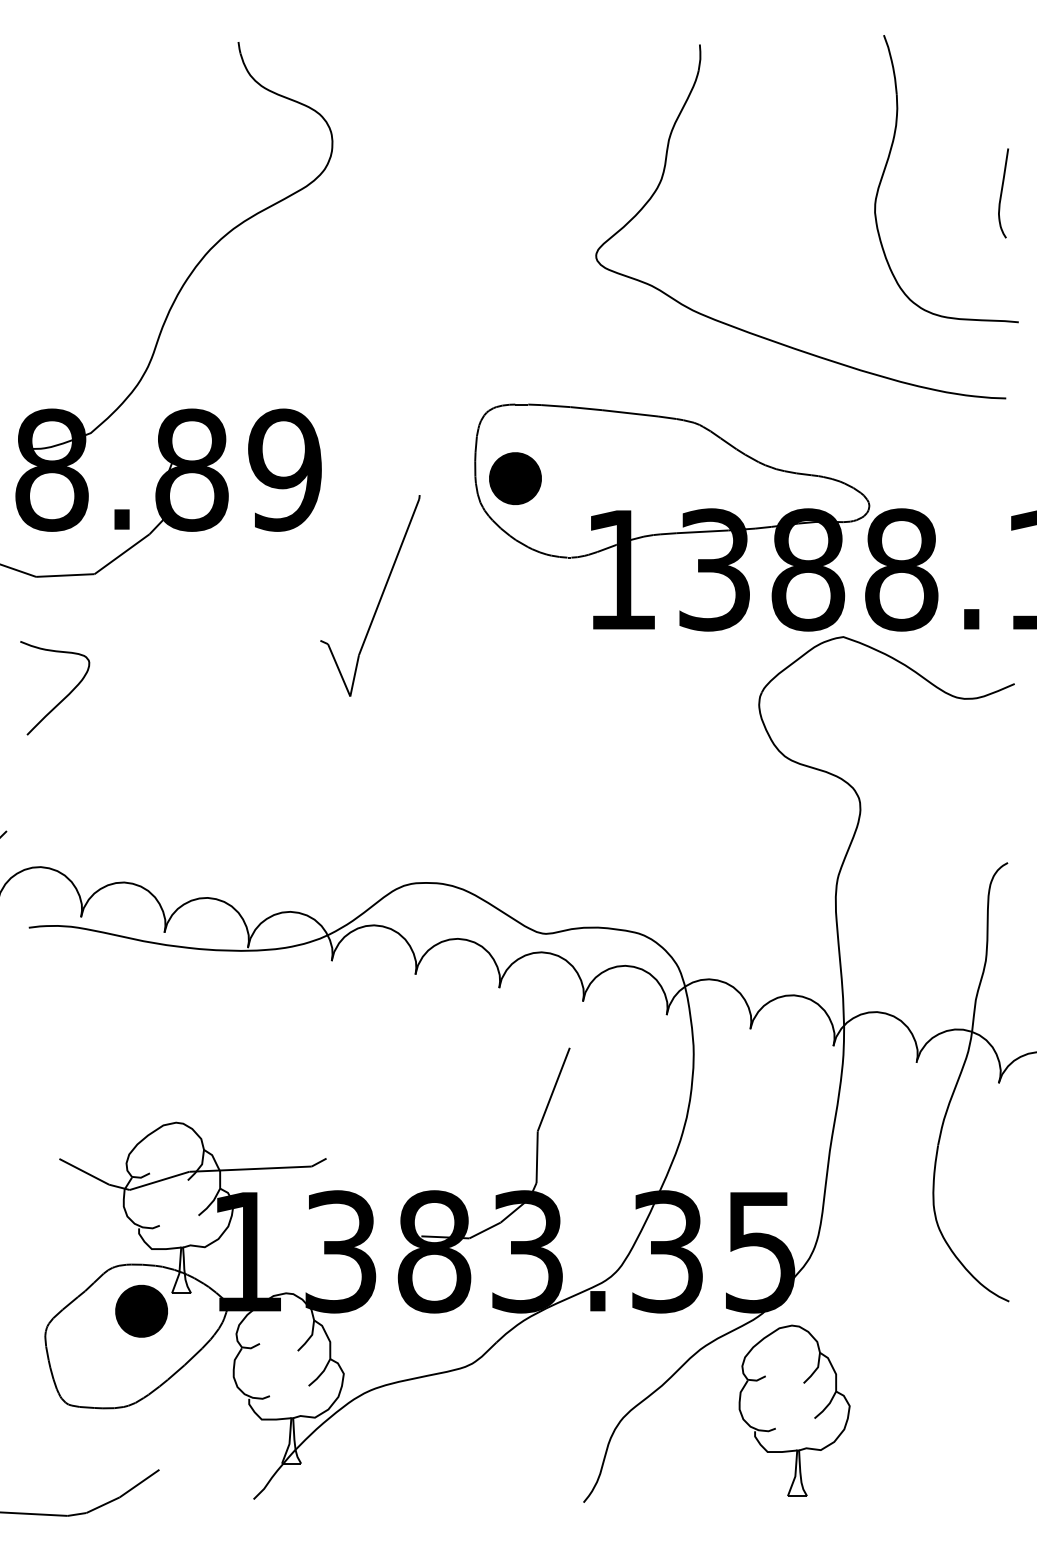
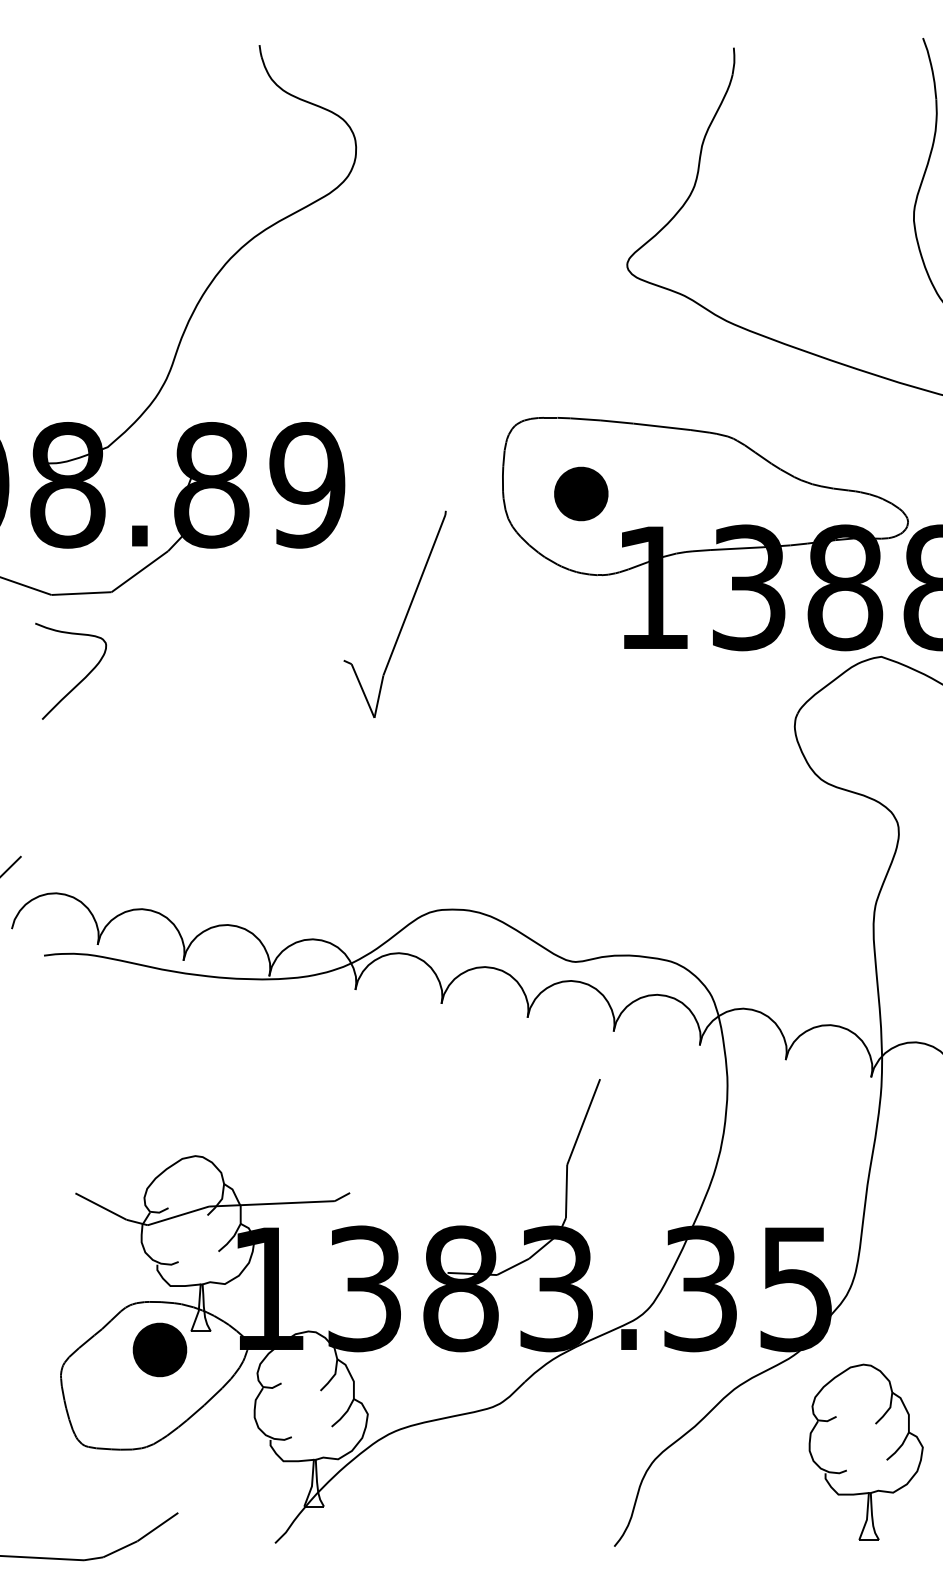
part: (515, 478) -> (581, 493), moved
curve: (64, 697) -> (80, 680), moved
part: (794, 1410) -> (866, 1451), moved

